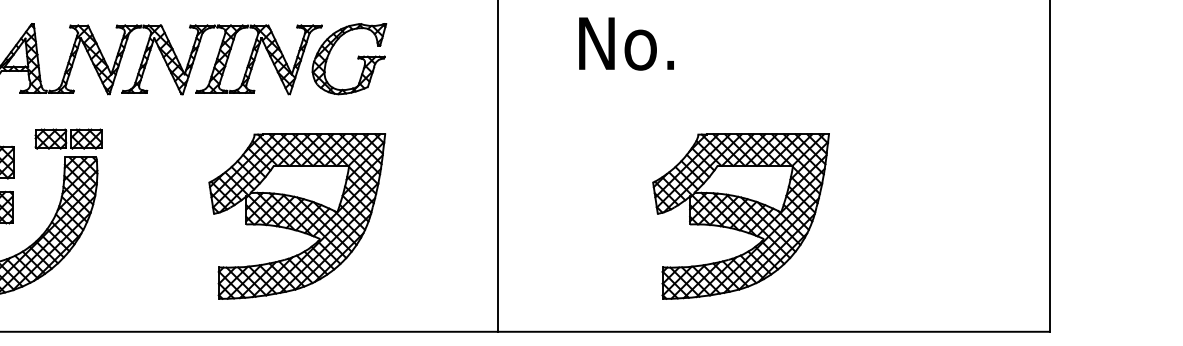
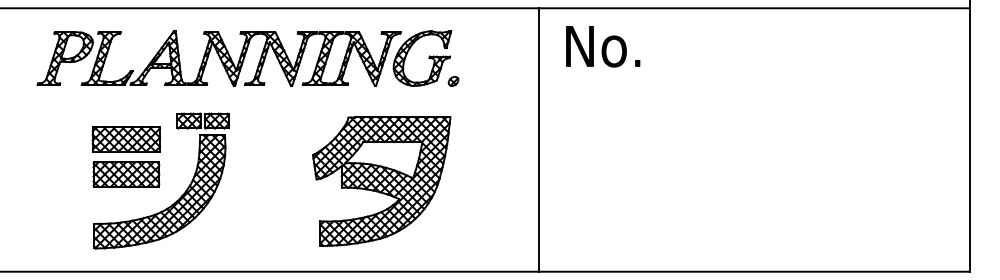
text: (626, 43) -> (603, 46), moved
part: (389, 88) -> (453, 81), added
part: (740, 216) -> (728, 181), removed

